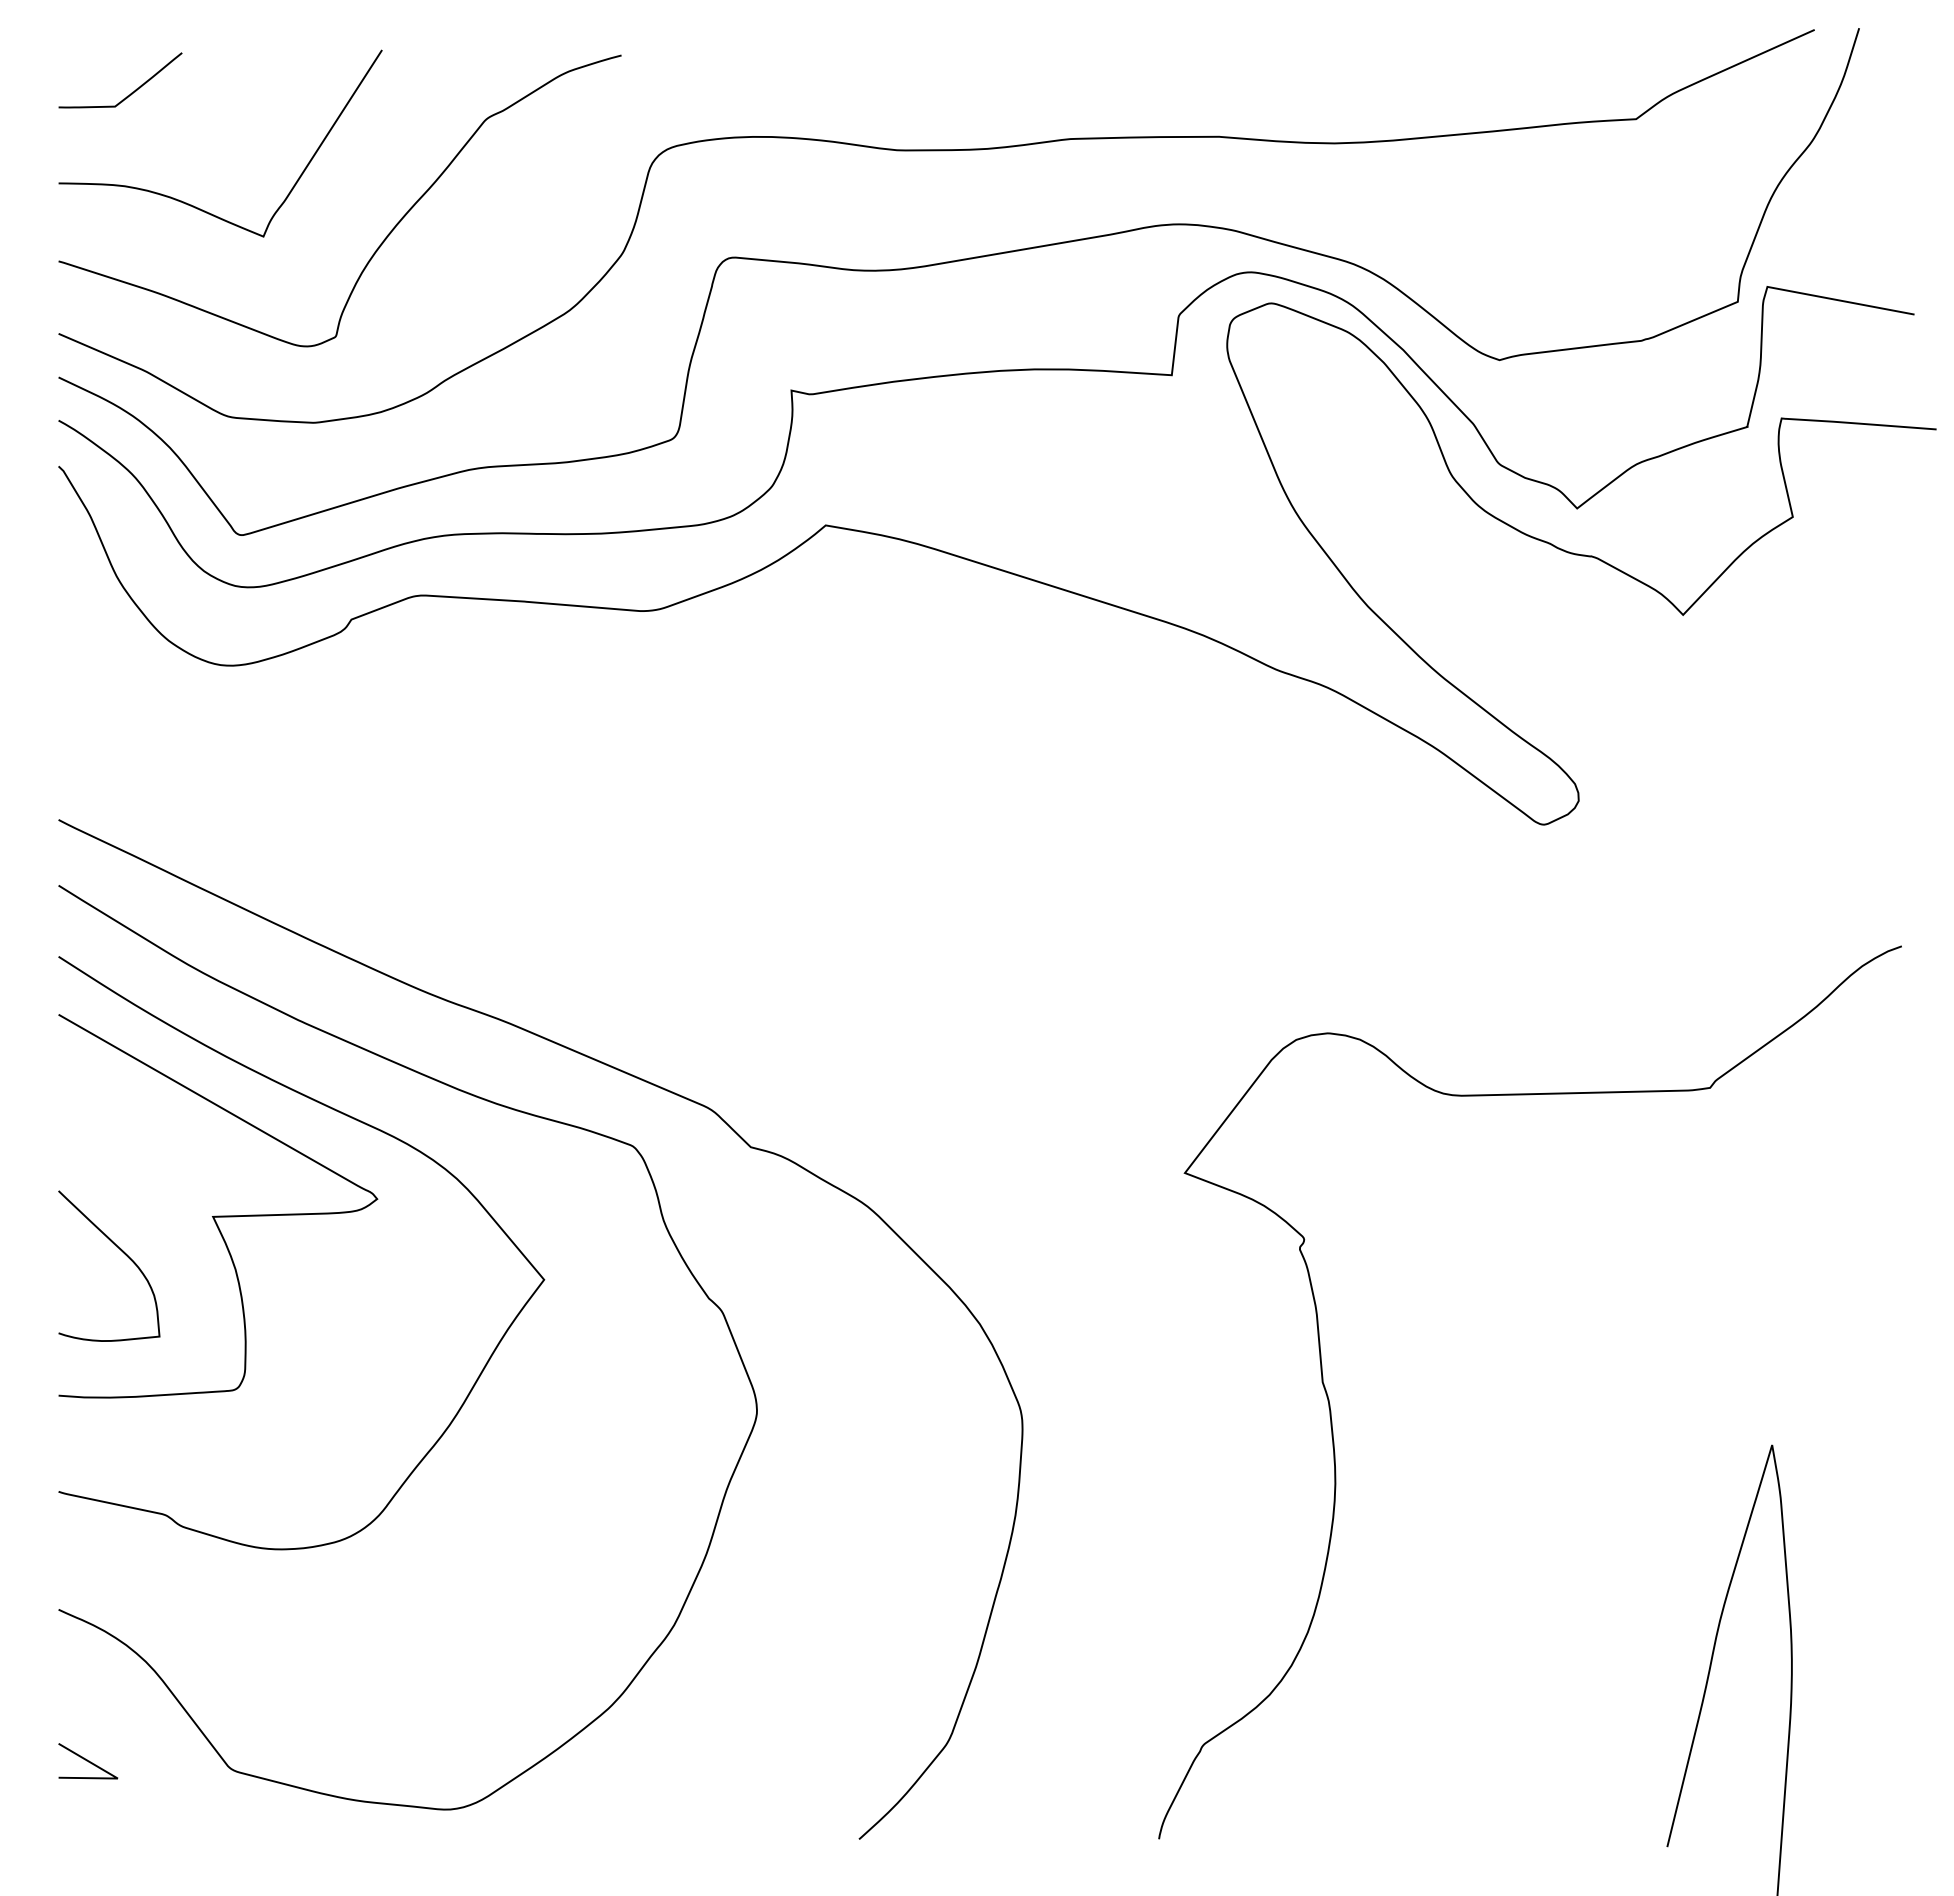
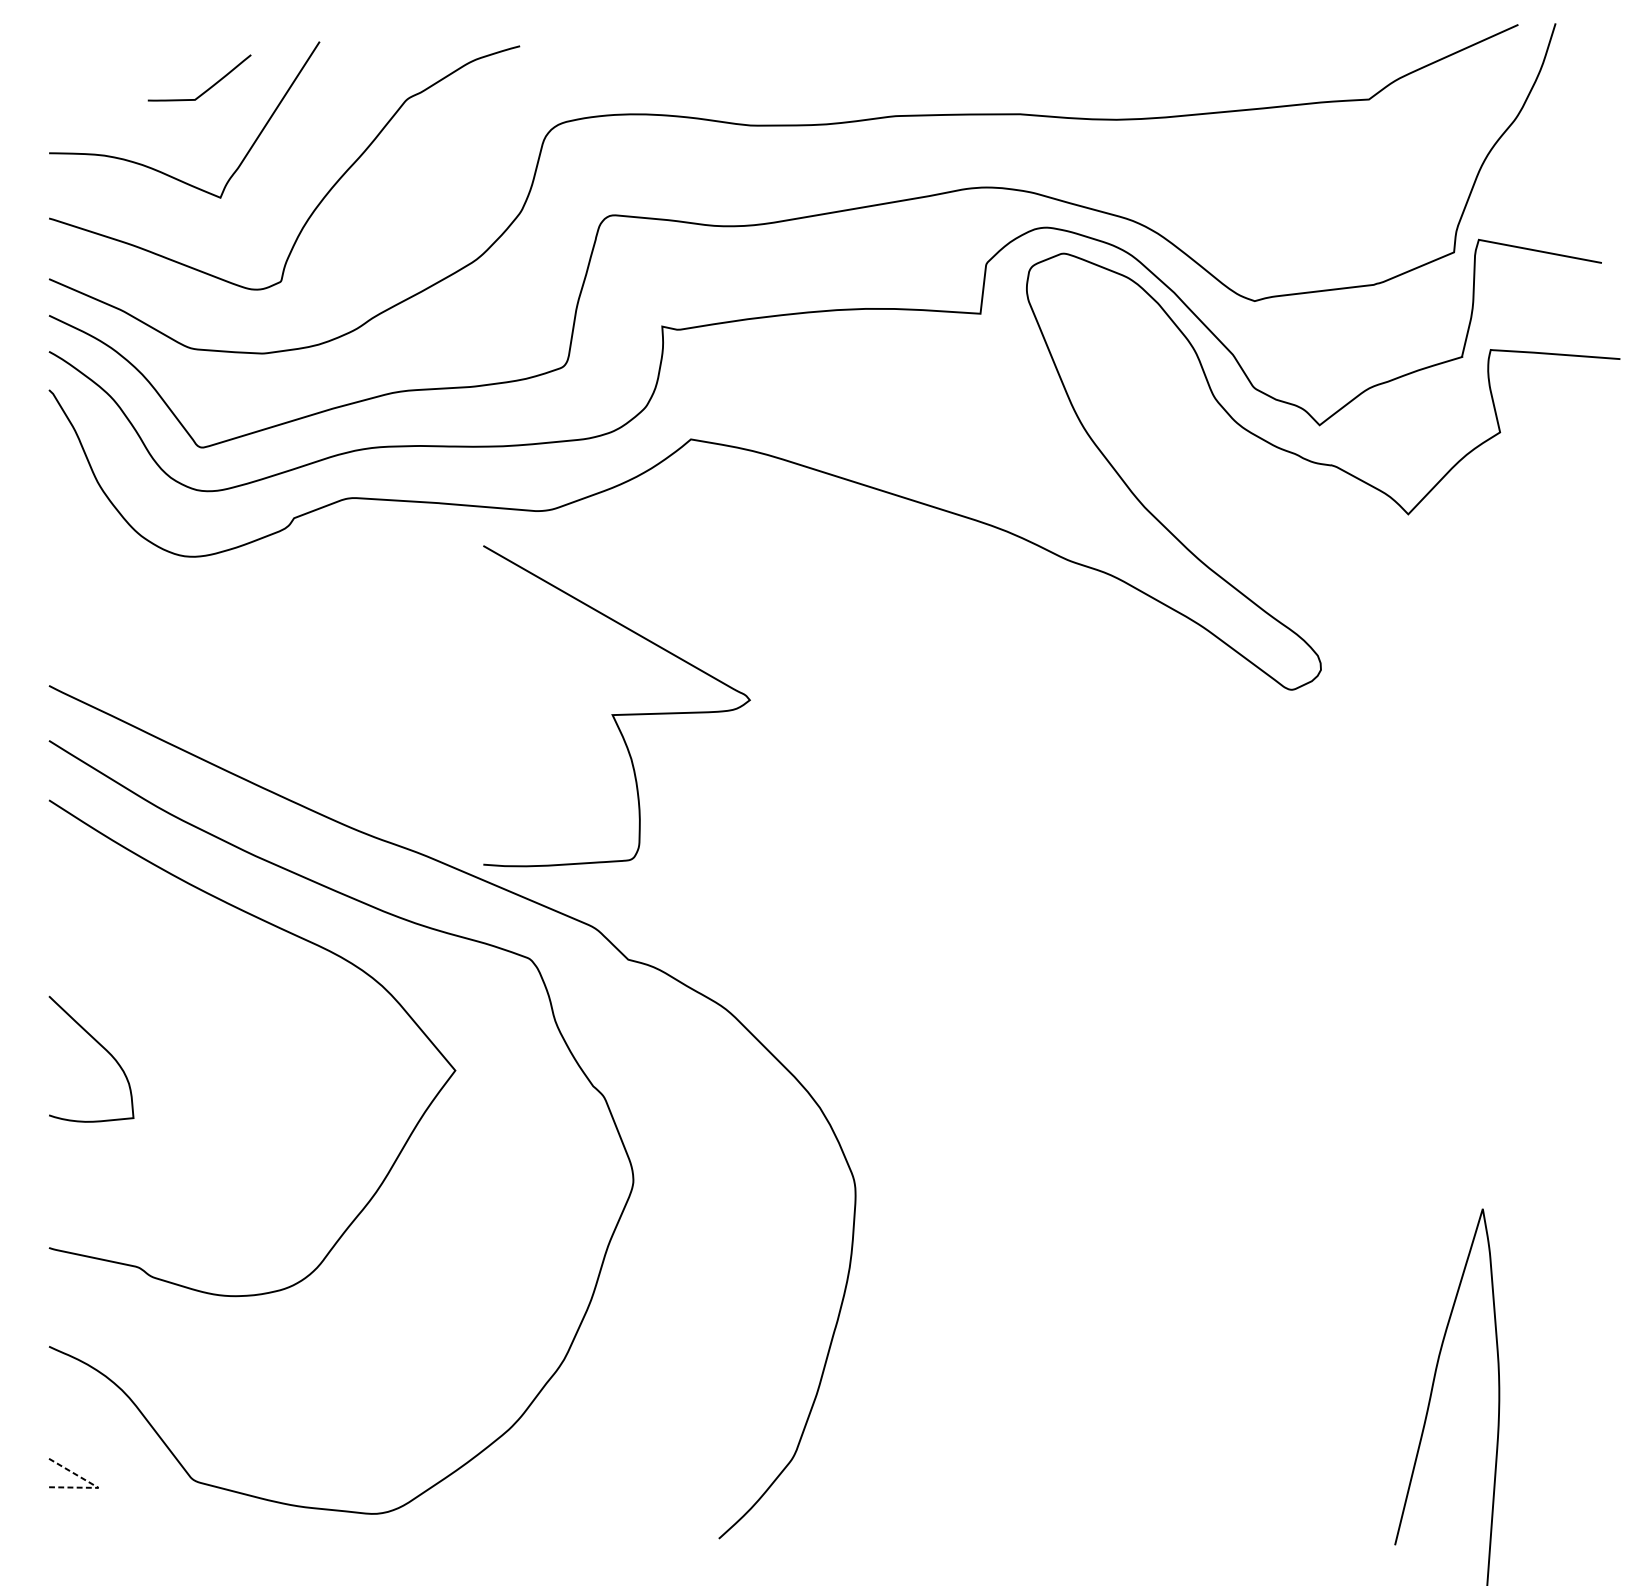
curve: (131, 92) -> (208, 88), moved
curve: (218, 1215) -> (617, 713), moved
curve: (1331, 1410) -> (1114, 1179), removed
line: (114, 1776) -> (95, 1486), solid -> dashed

